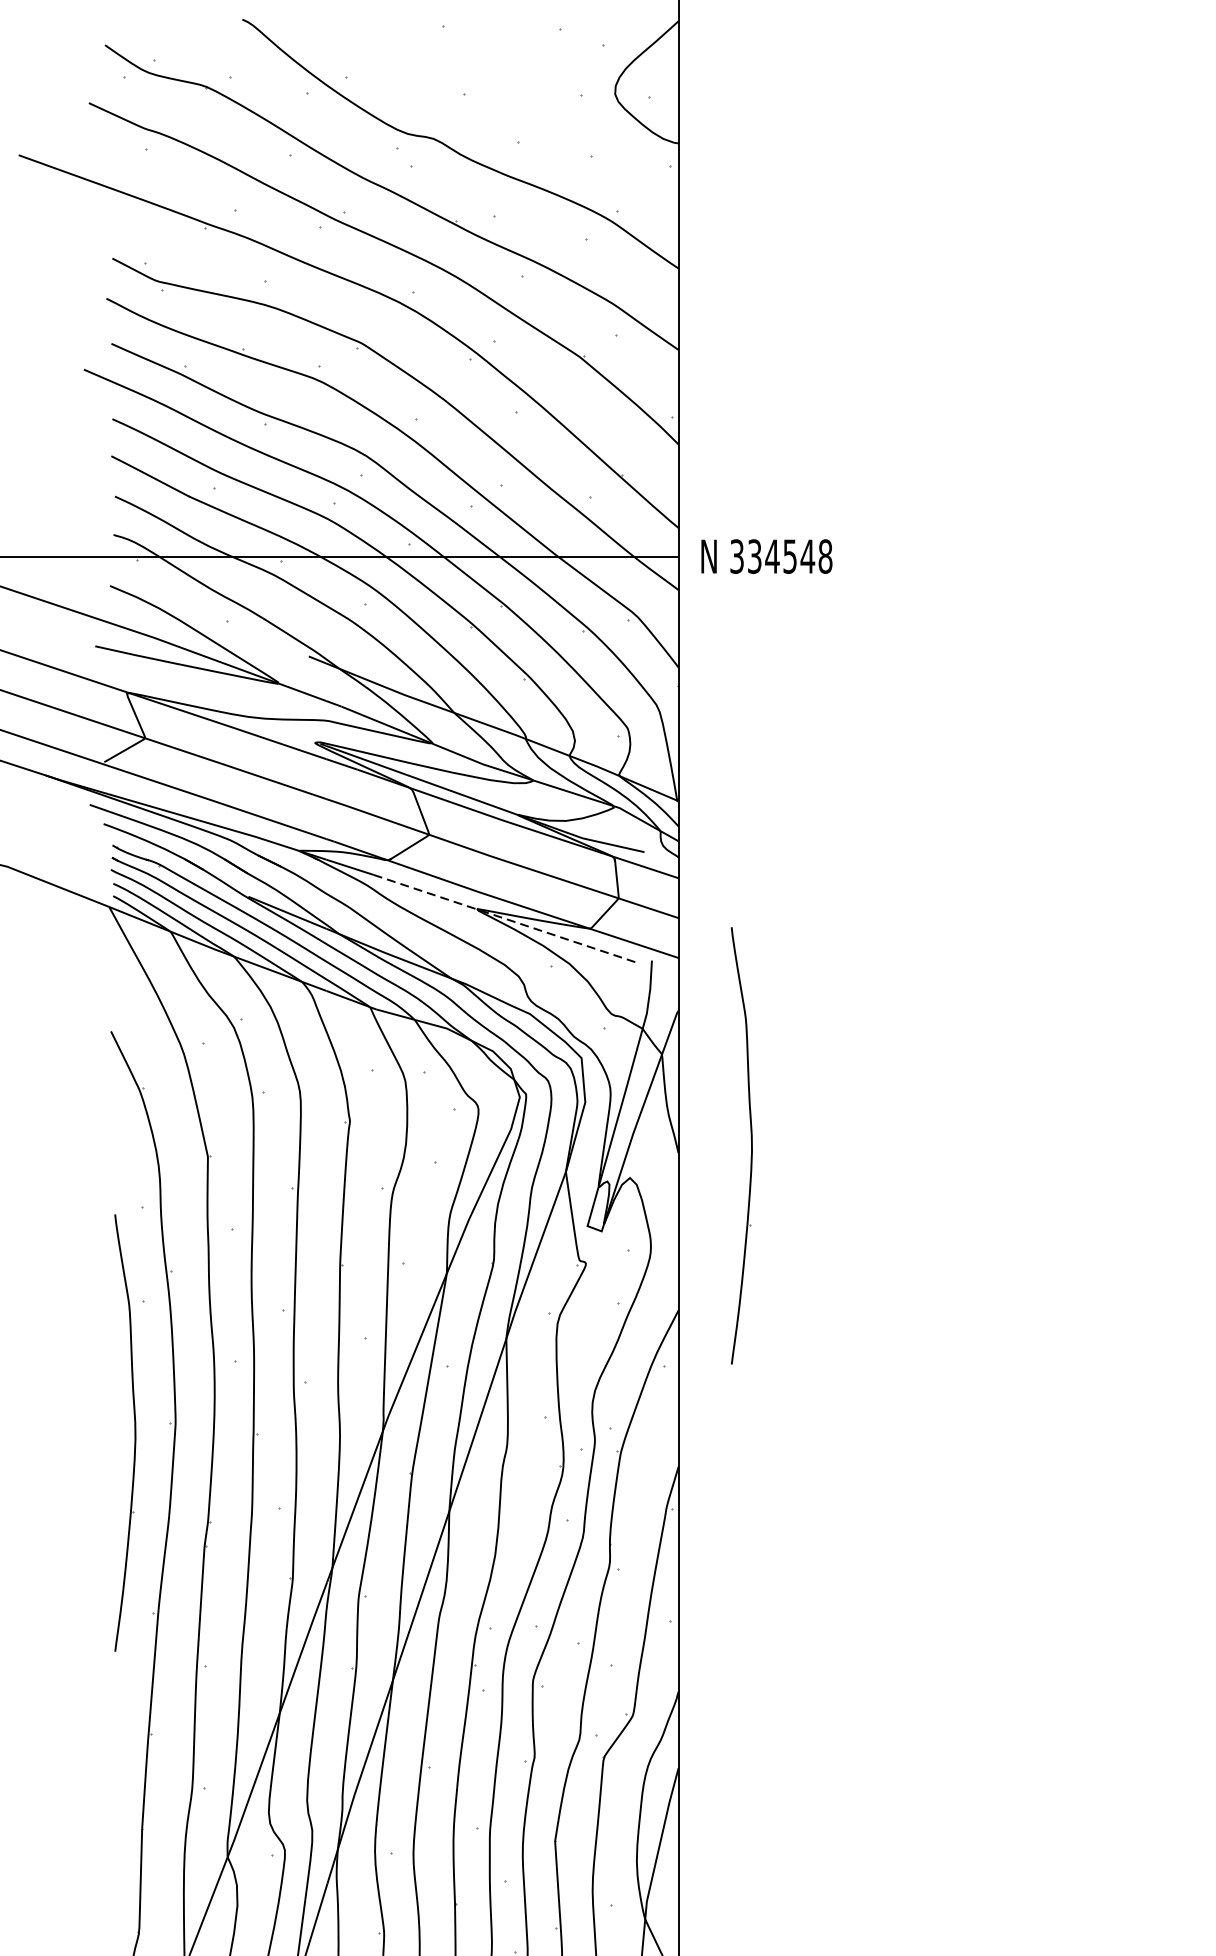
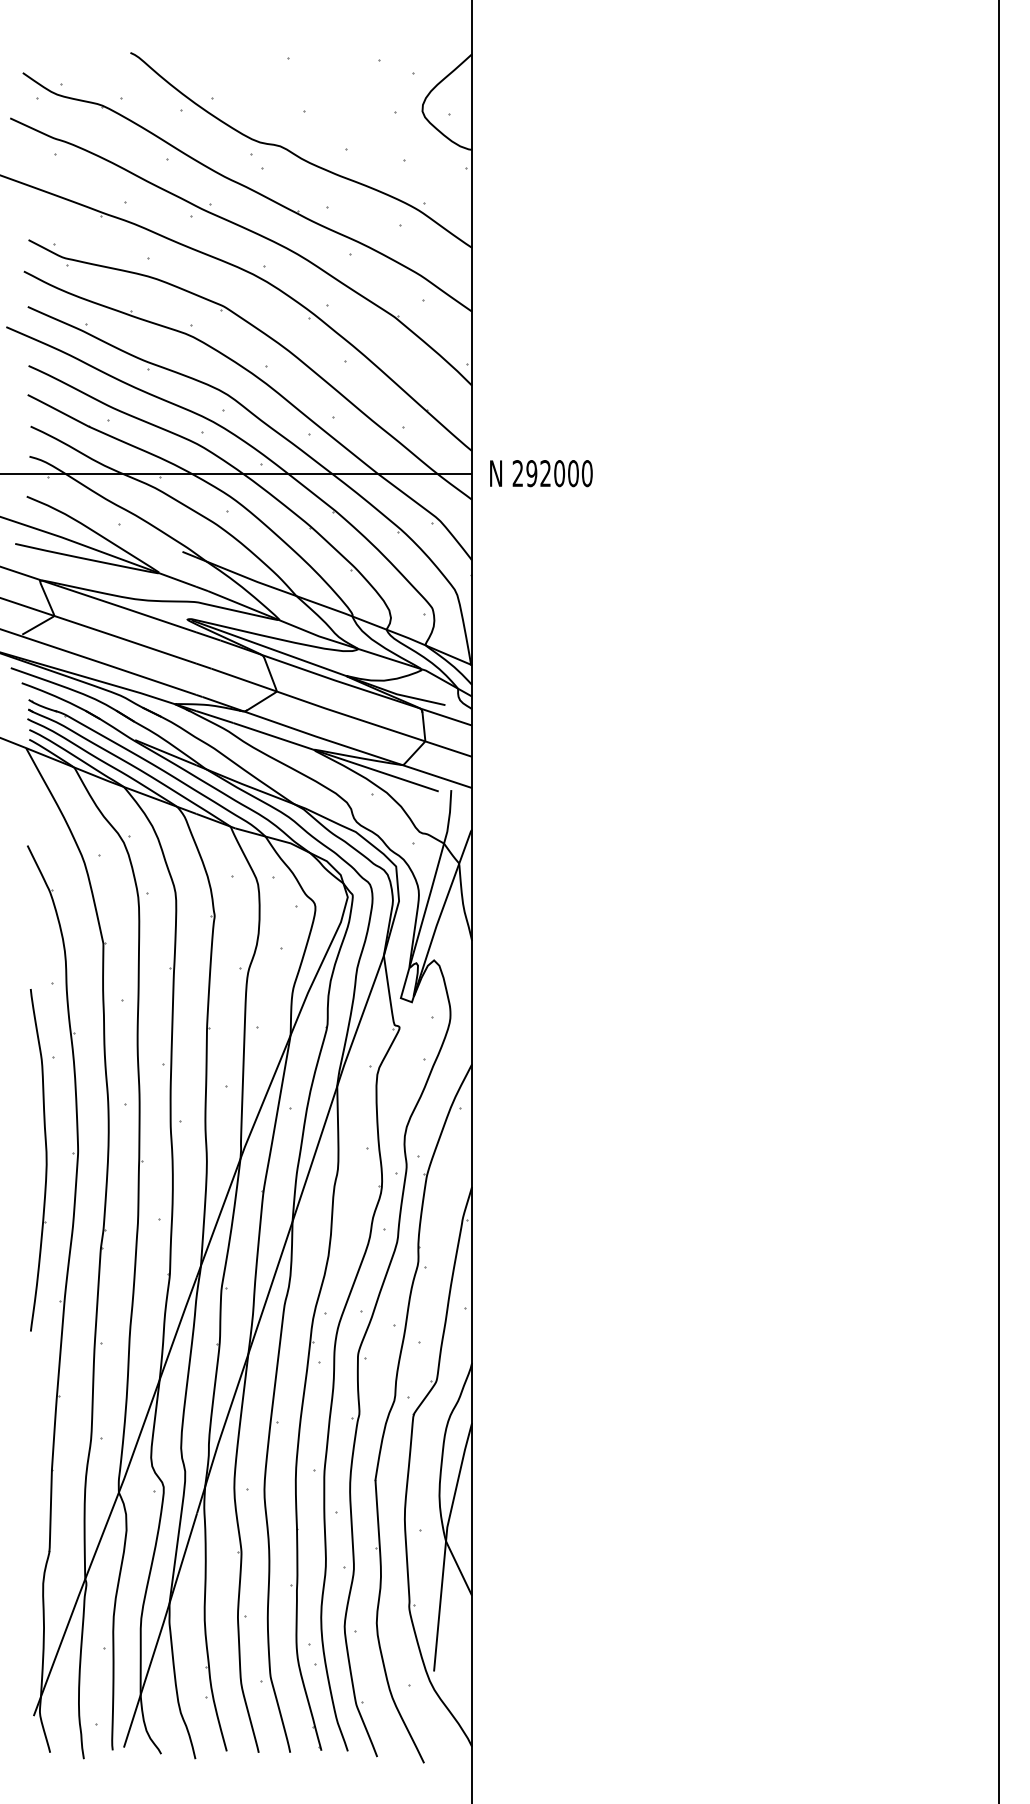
text: (781, 556) -> (552, 473), 334548 -> 292000
line: (505, 918) -> (336, 757), dashed -> solid
part: (750, 1146) -> (528, 935), removed

